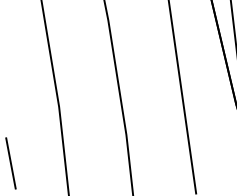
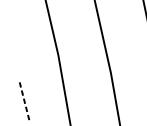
line: (10, 163) -> (23, 100), solid -> dashed

